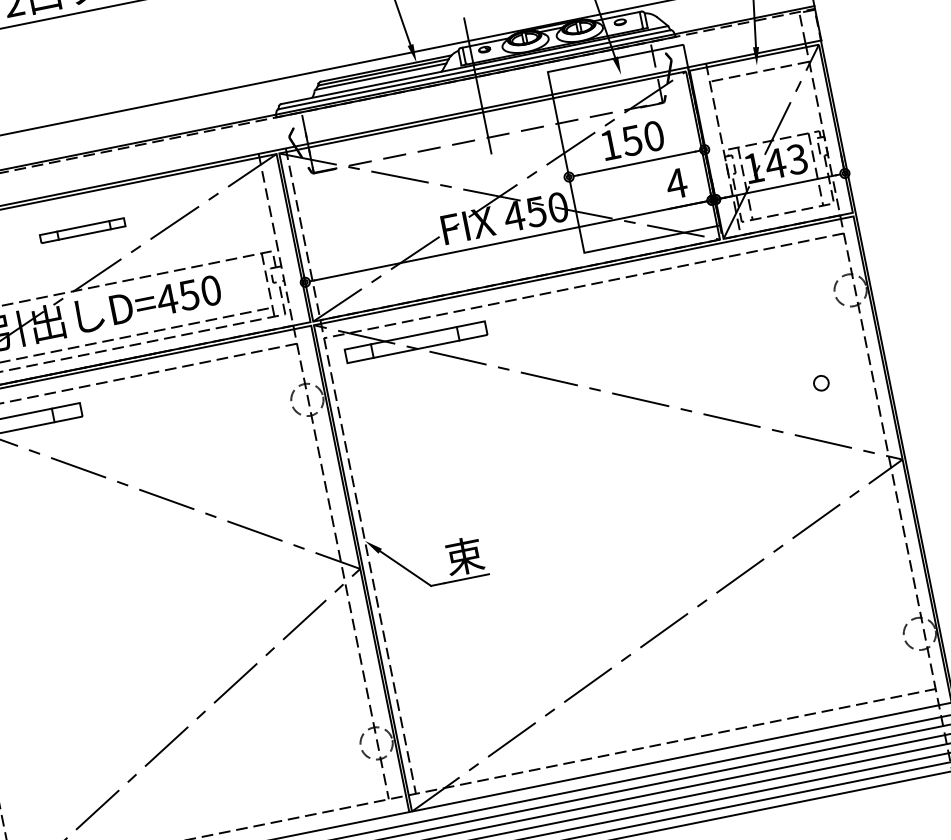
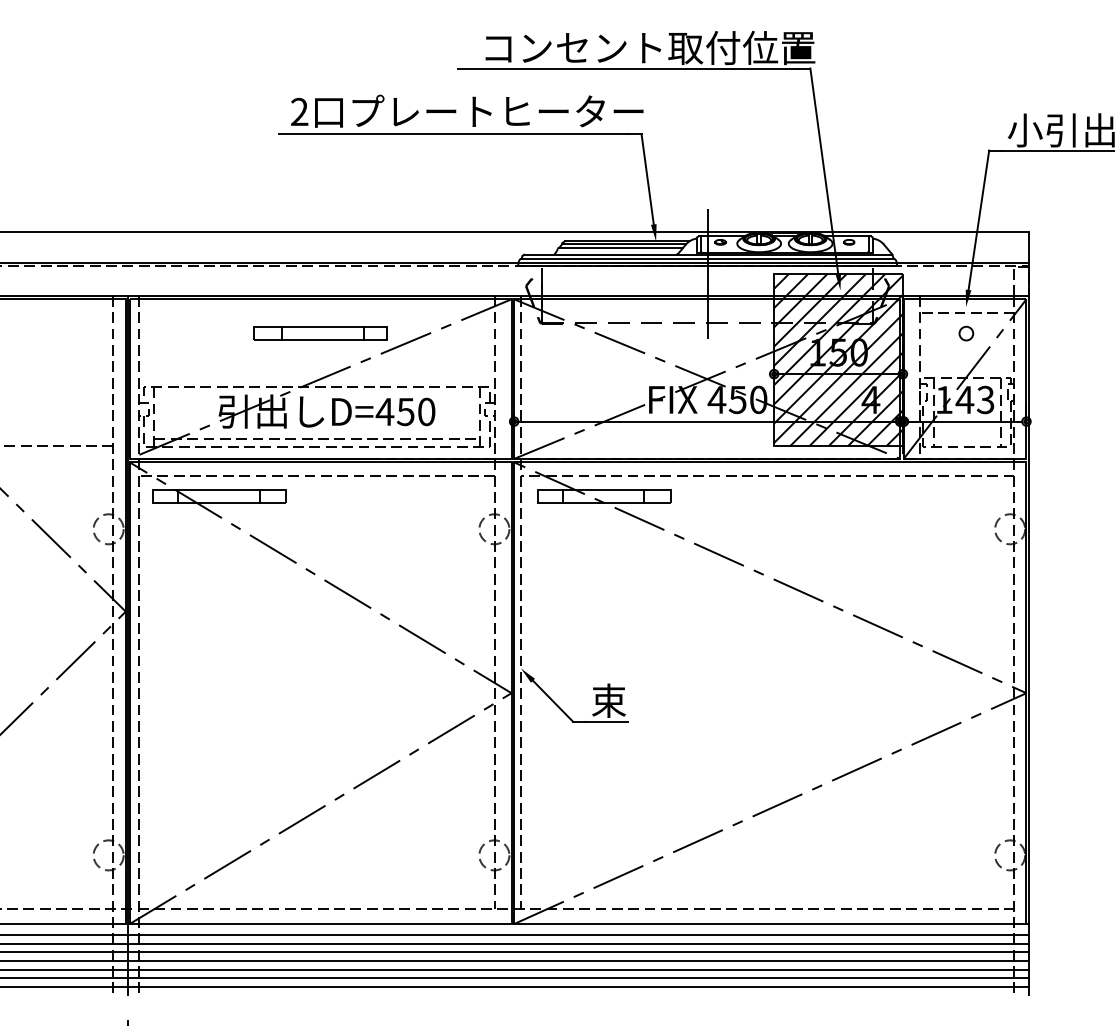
hatch: (633, 149) -> (838, 360), added
part: (82, 230) -> (320, 333), size x1.67
circle: (821, 383) -> (966, 333), moved

